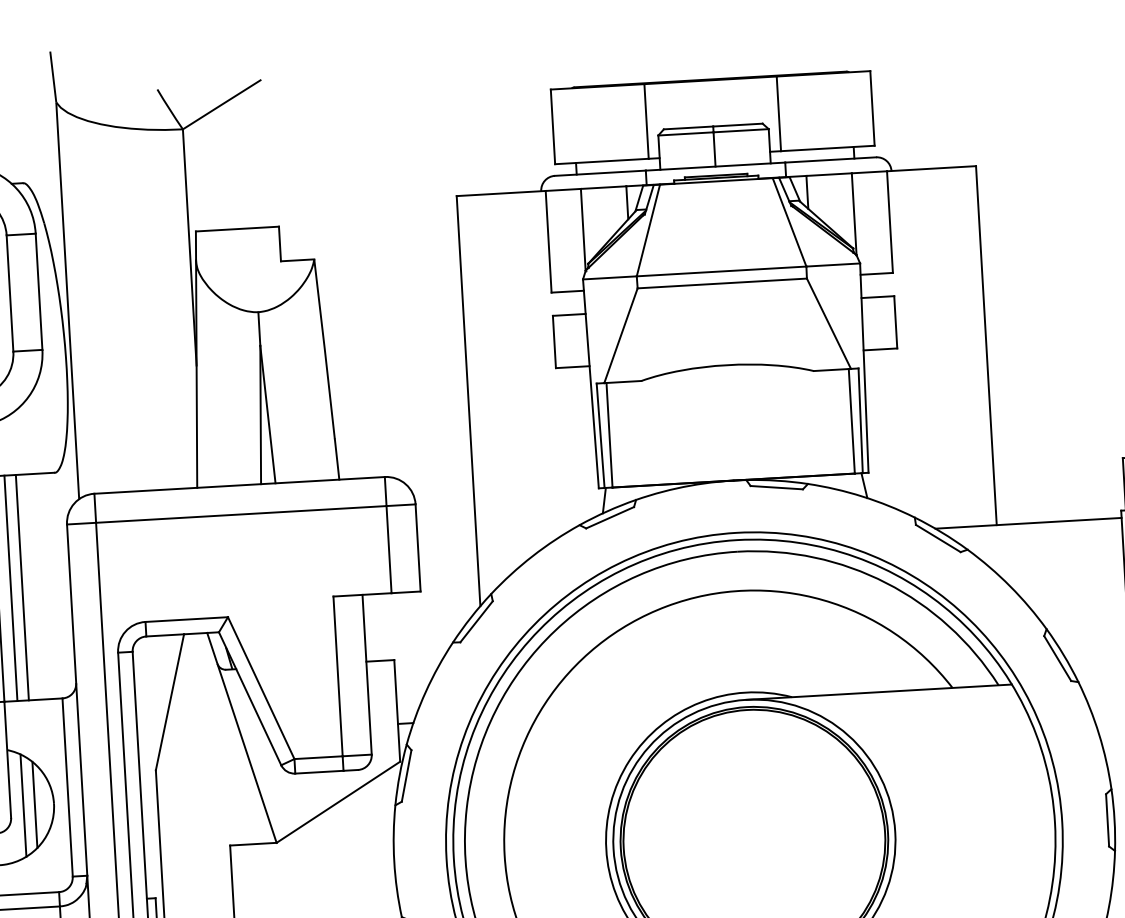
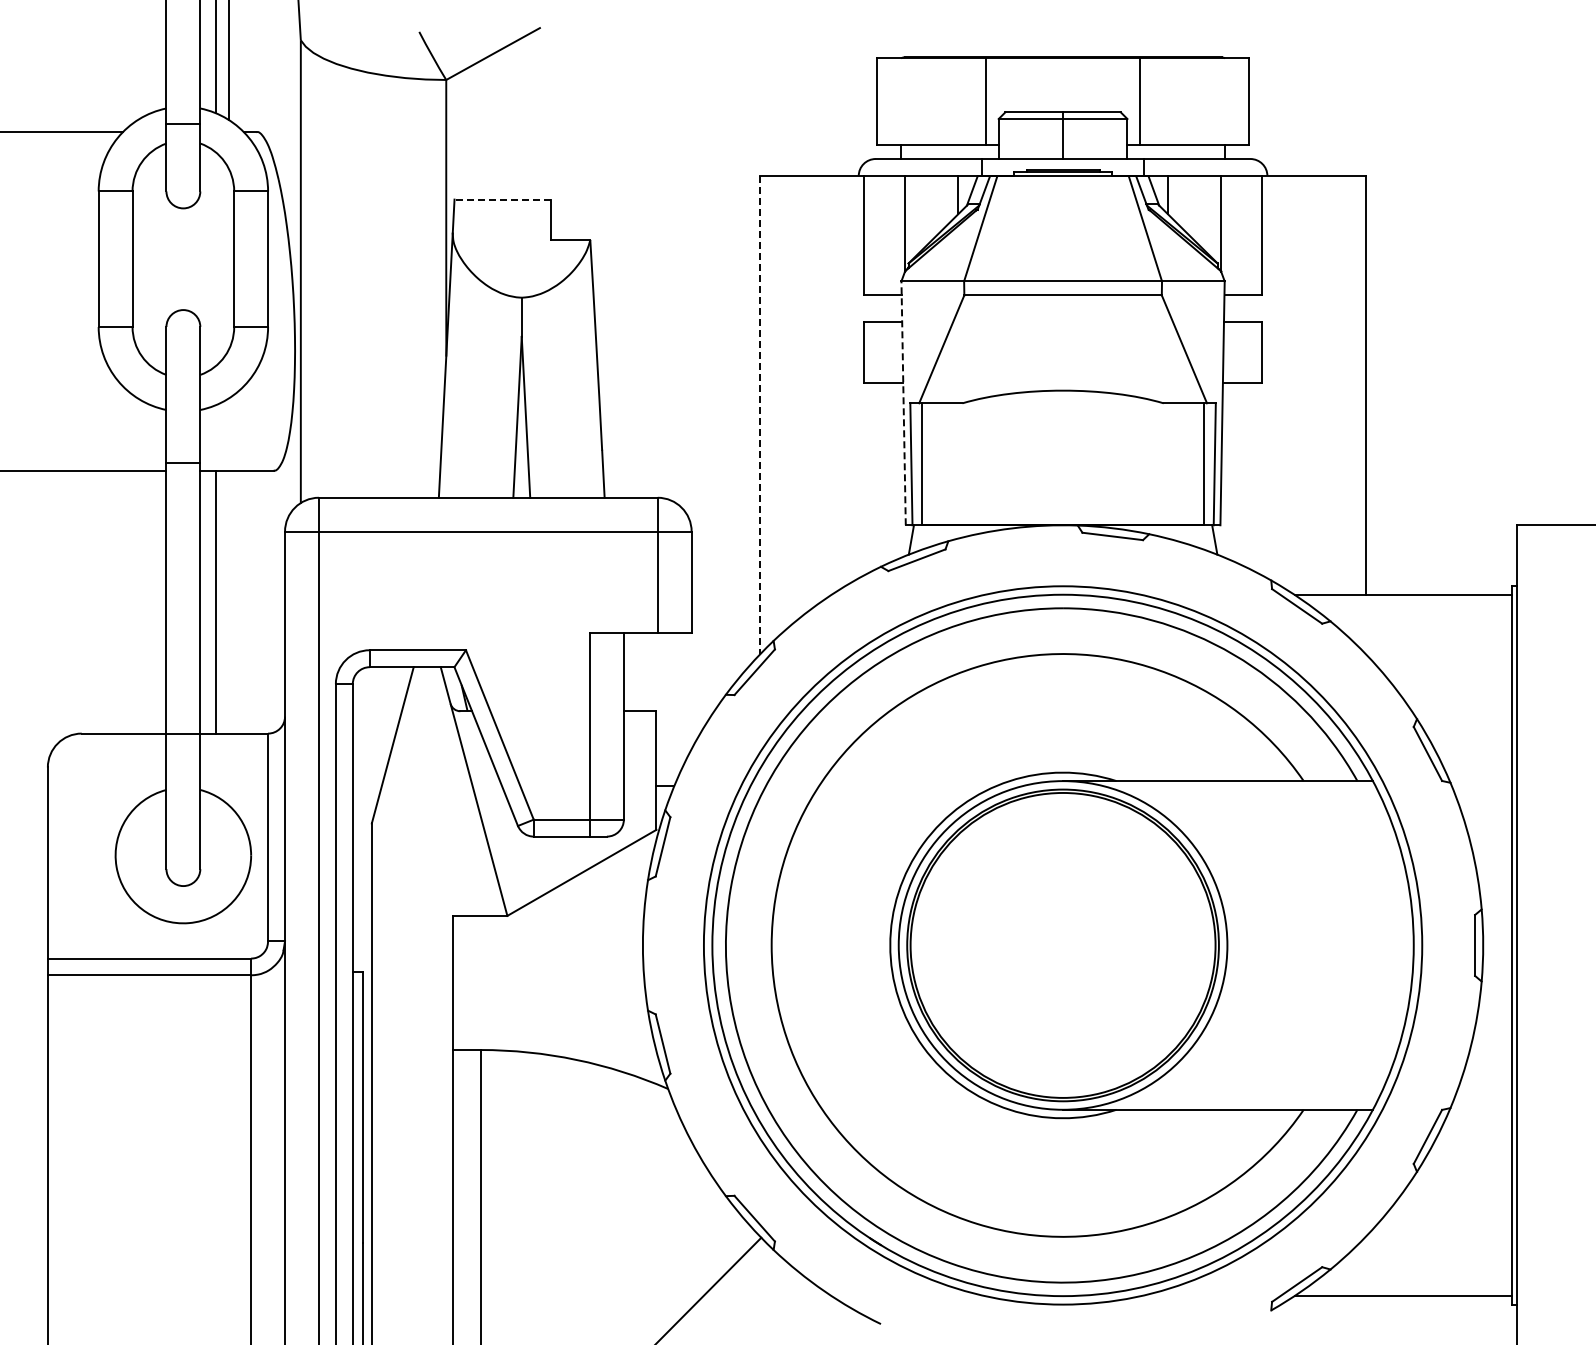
line: (237, 229) -> (502, 199), solid -> dashed
line: (590, 383) -> (903, 402), solid -> dashed
line: (468, 401) -> (760, 415), solid -> dashed
line: (22, 587) -> (228, 601), removed
line: (34, 804) -> (228, 855), removed
line: (23, 805) -> (215, 855), removed

